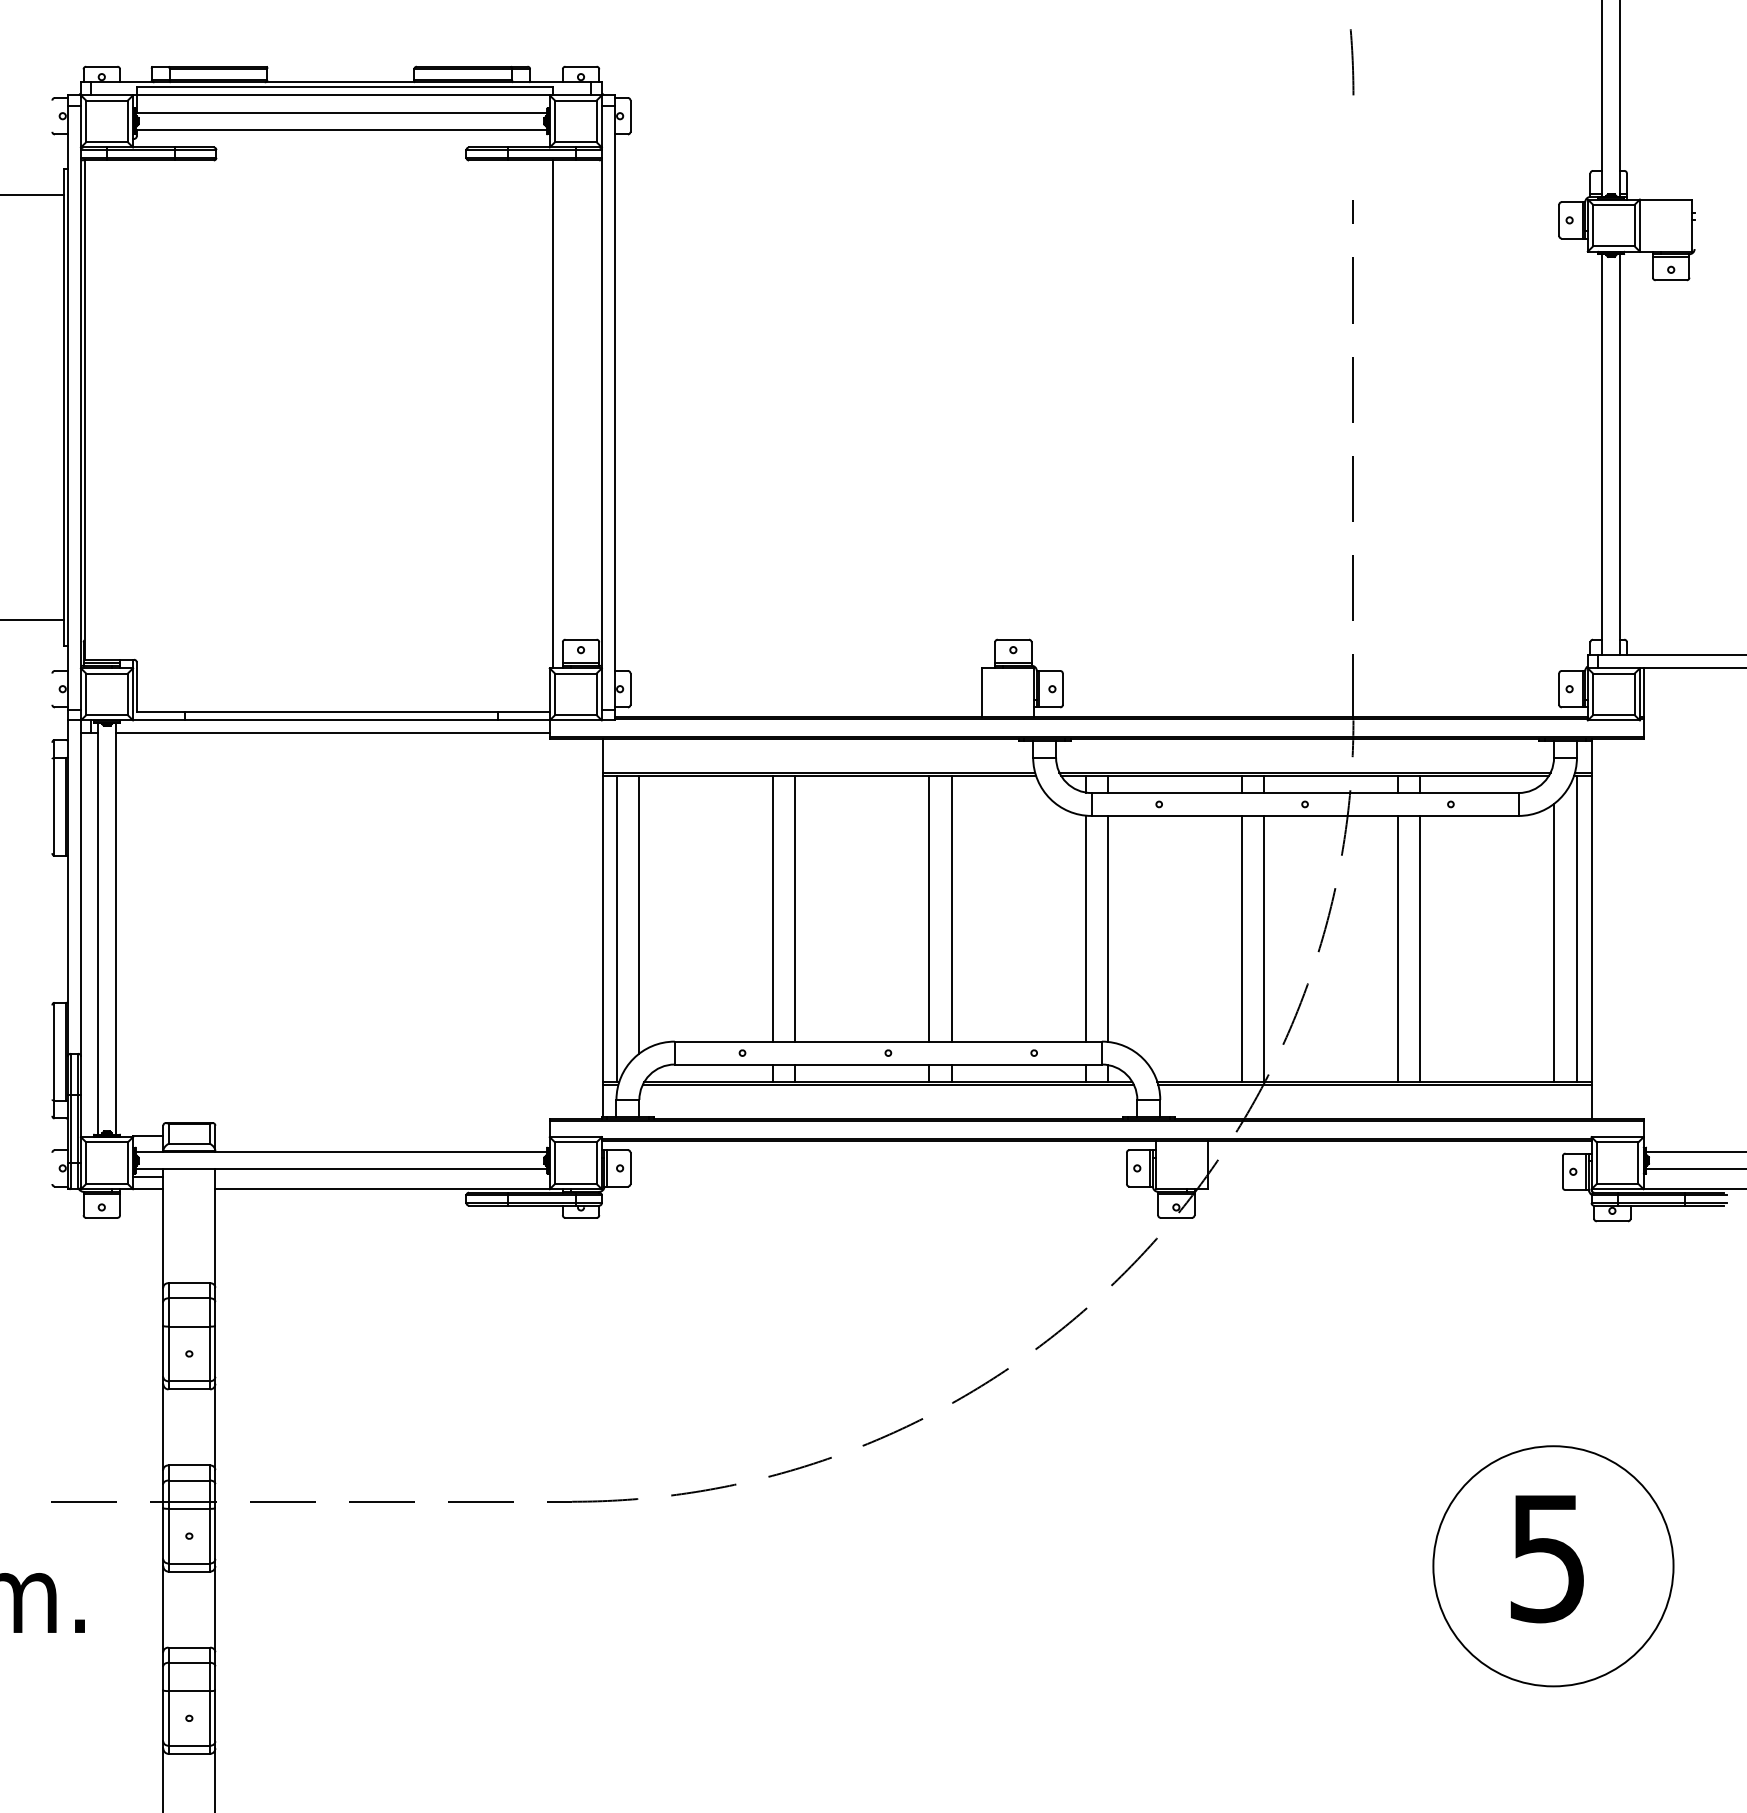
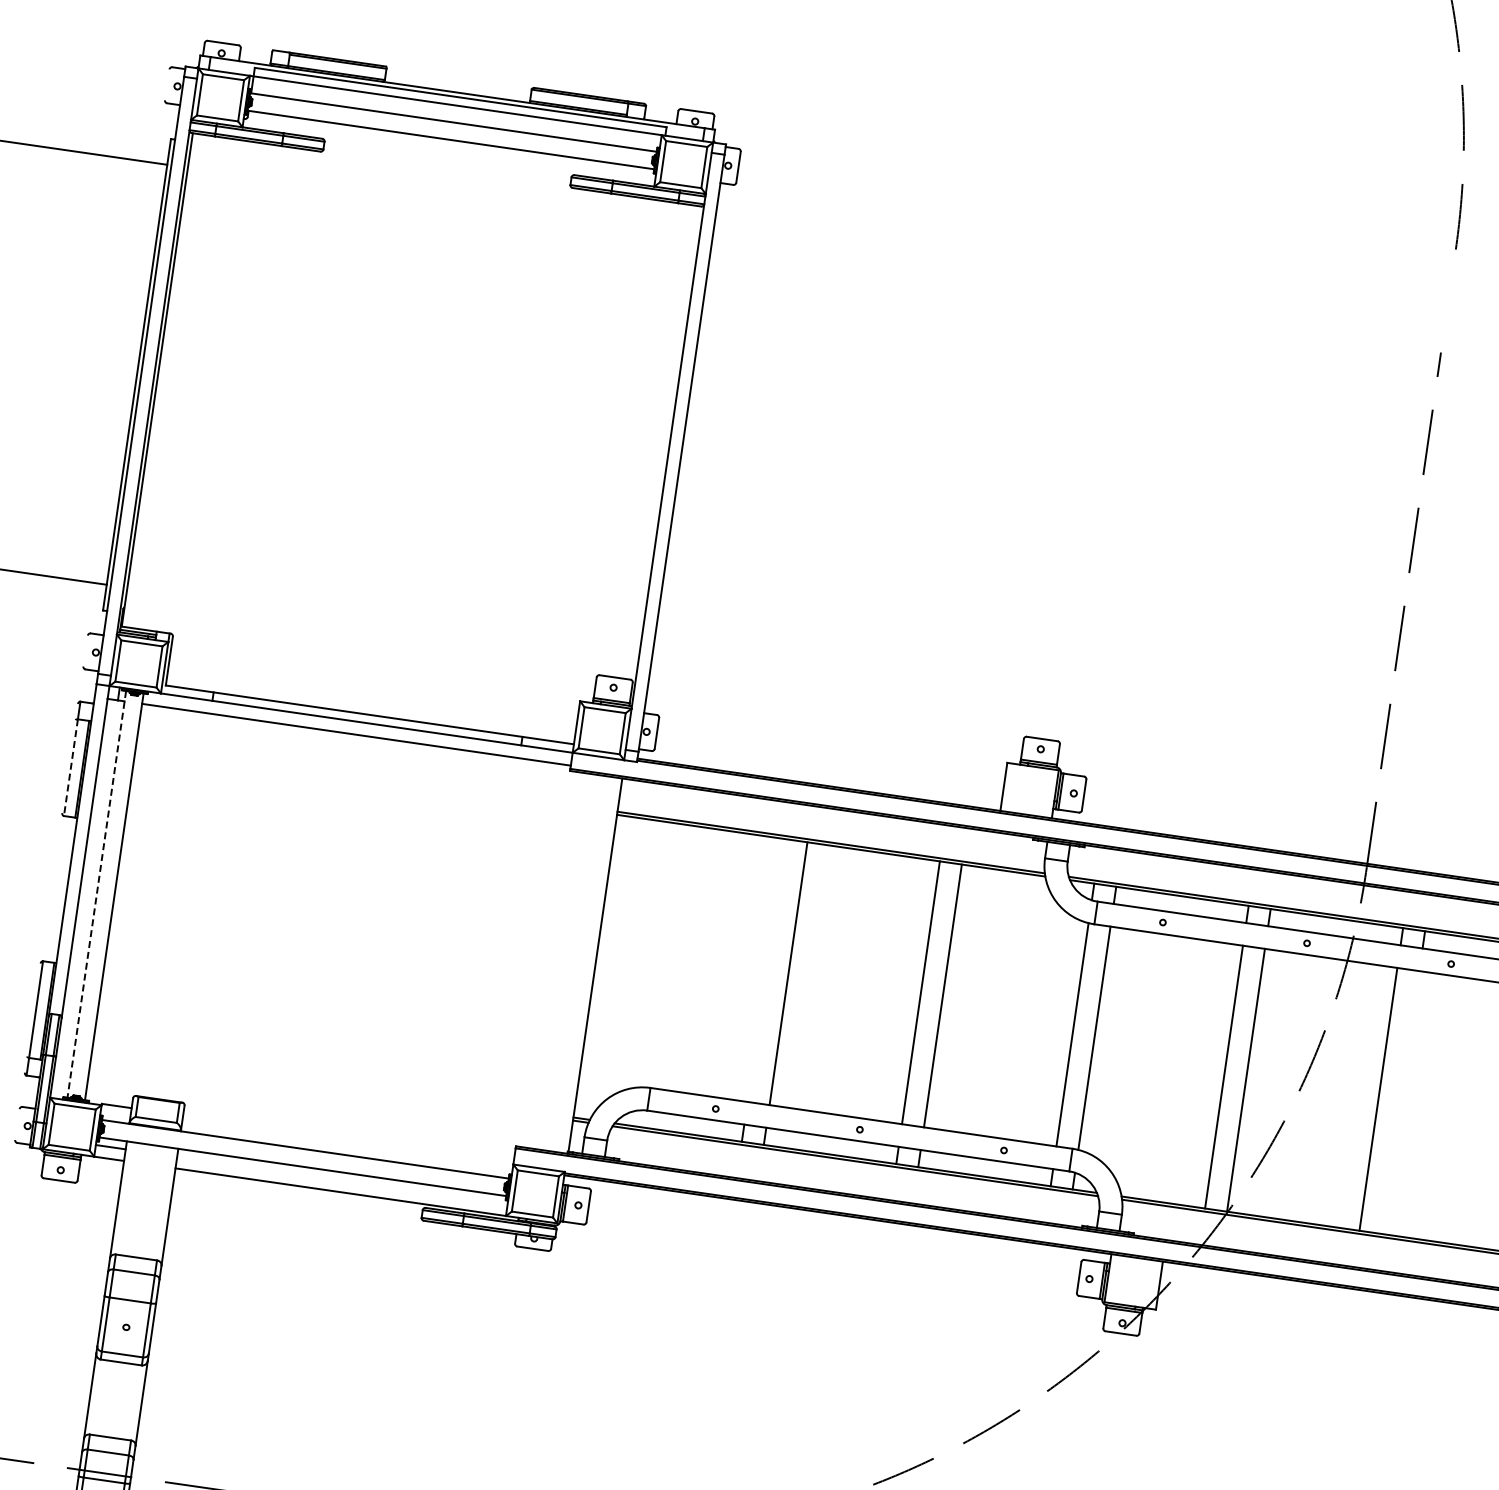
line: (553, 414) -> (619, 451), removed
line: (54, 806) -> (71, 767), solid -> dashed
line: (773, 908) -> (766, 970), removed
line: (639, 914) -> (633, 957), removed
line: (98, 928) -> (97, 894), solid -> dashed
line: (616, 928) -> (609, 967), removed
line: (1420, 948) -> (1400, 1102), removed

